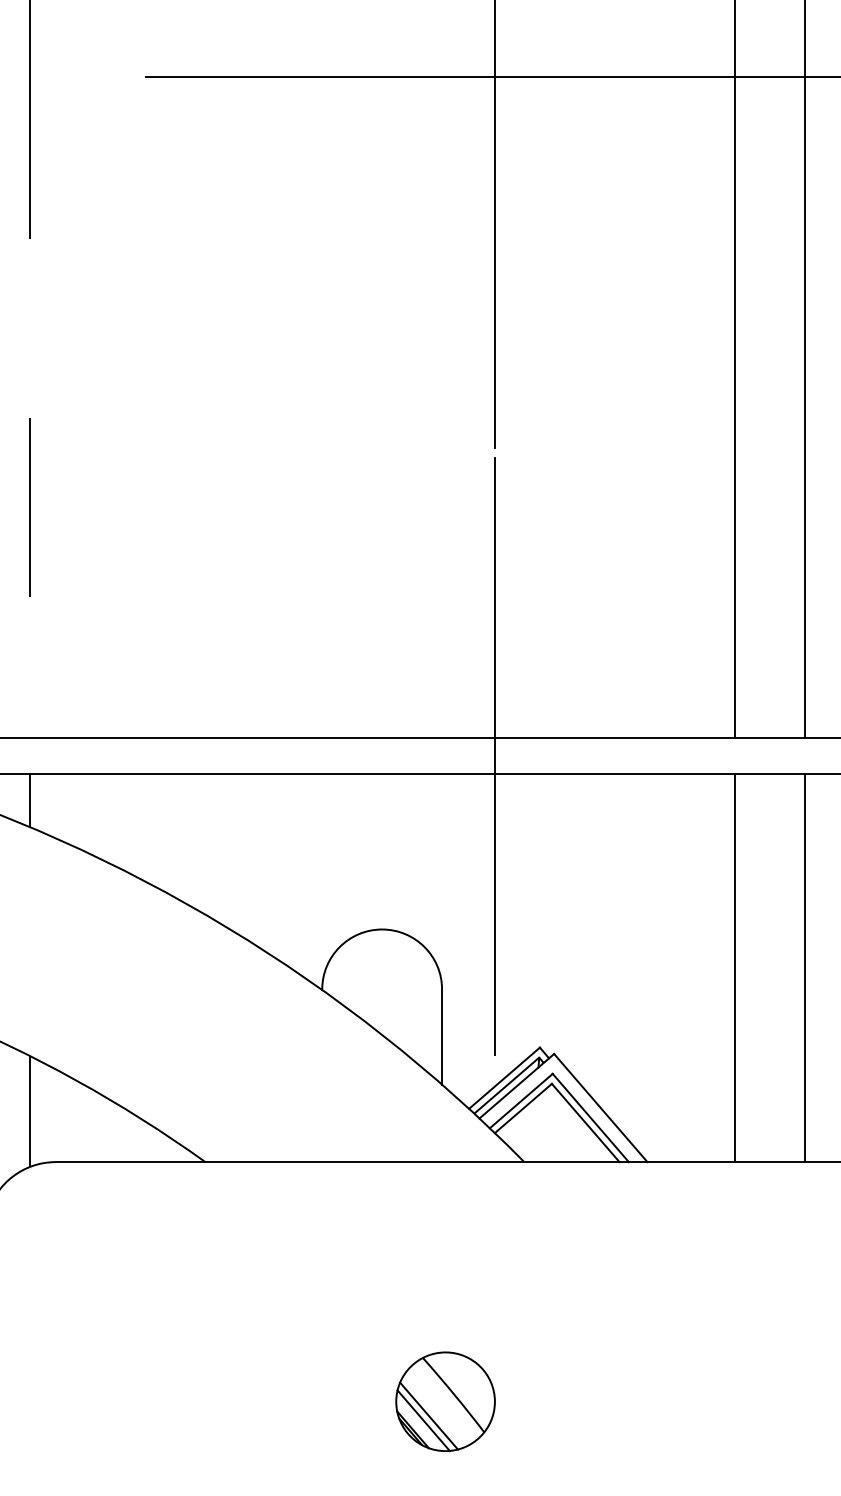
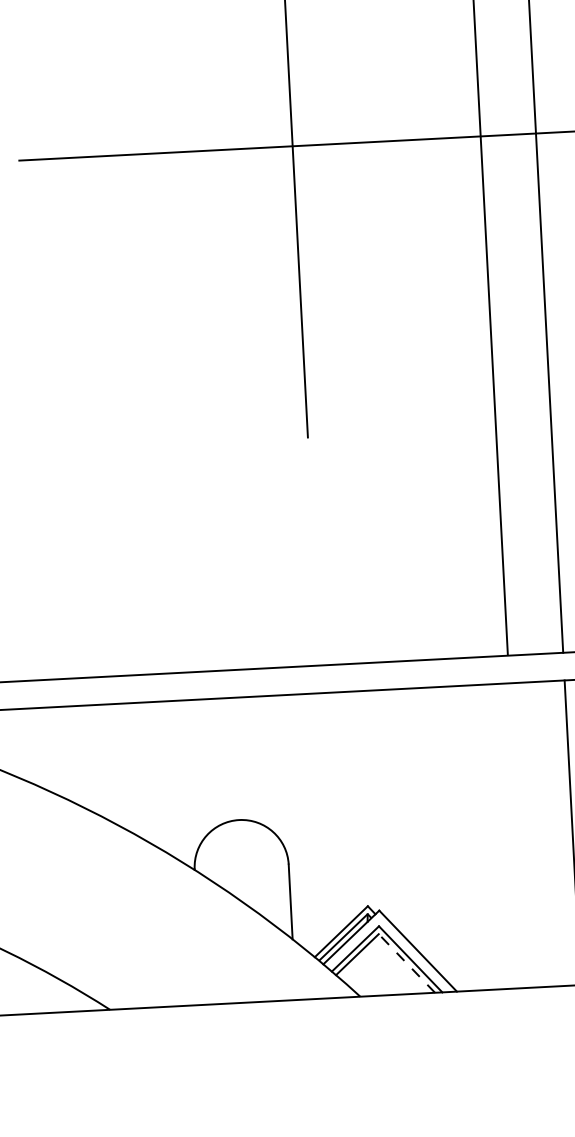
line: (494, 755) -> (320, 678), removed
line: (734, 967) -> (517, 835), removed
line: (585, 1122) -> (406, 963), solid -> dashed

